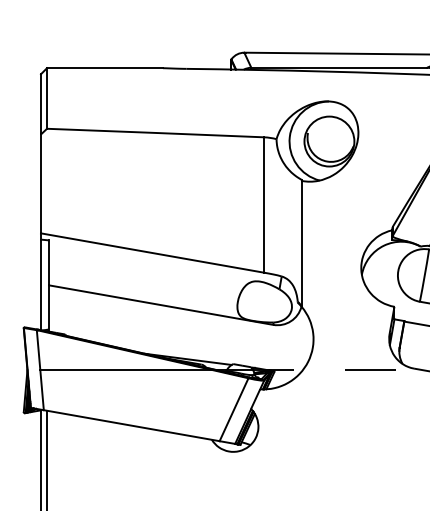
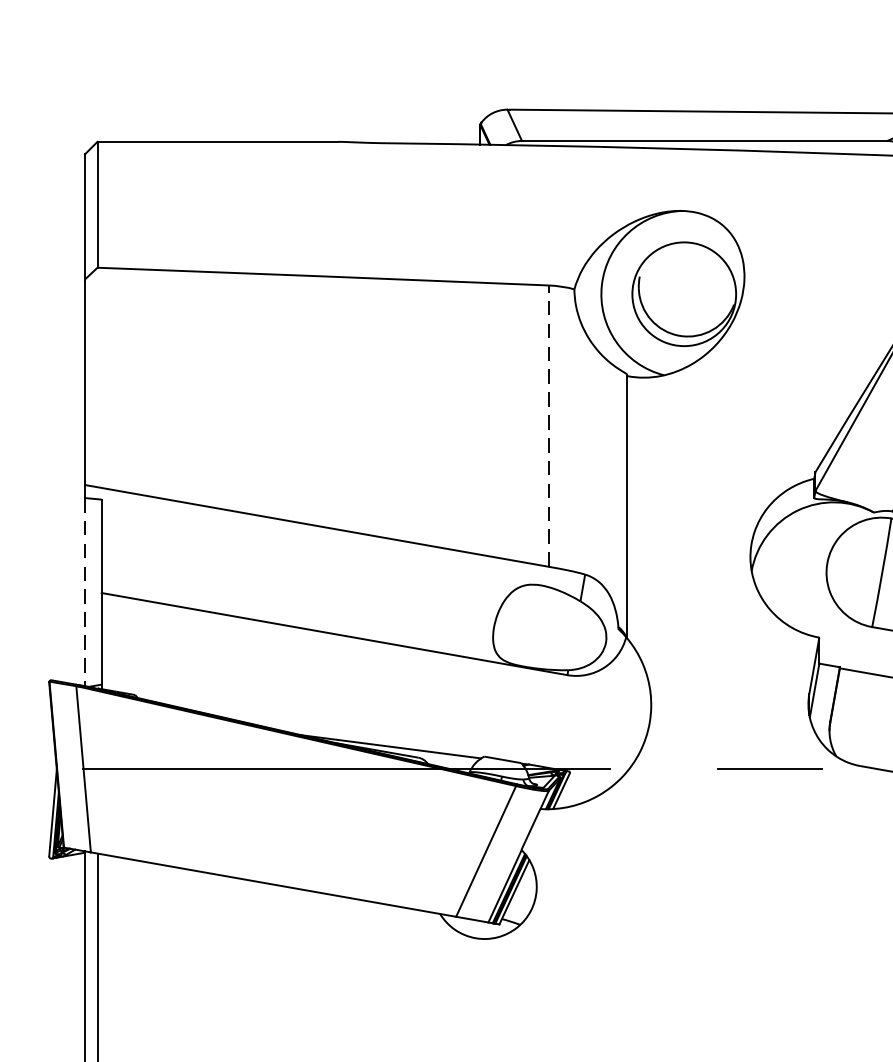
line: (264, 205) -> (549, 427), solid -> dashed
line: (41, 285) -> (86, 593), solid -> dashed

